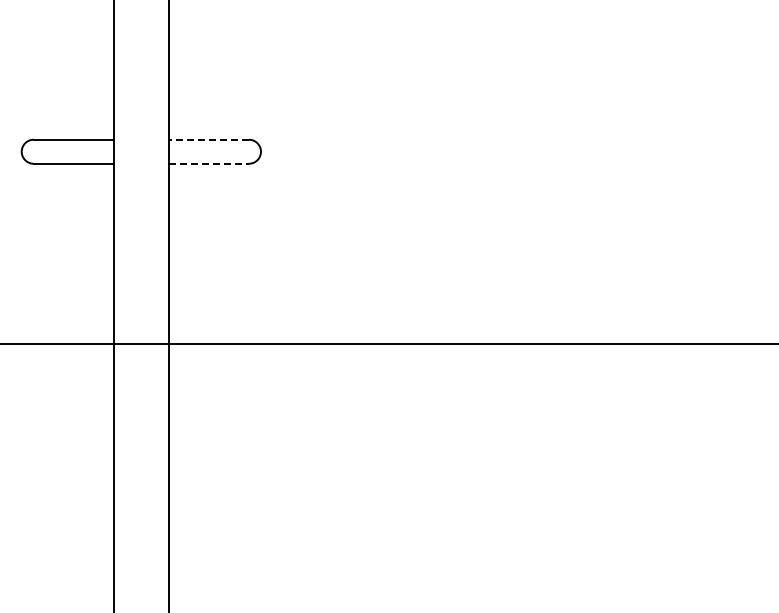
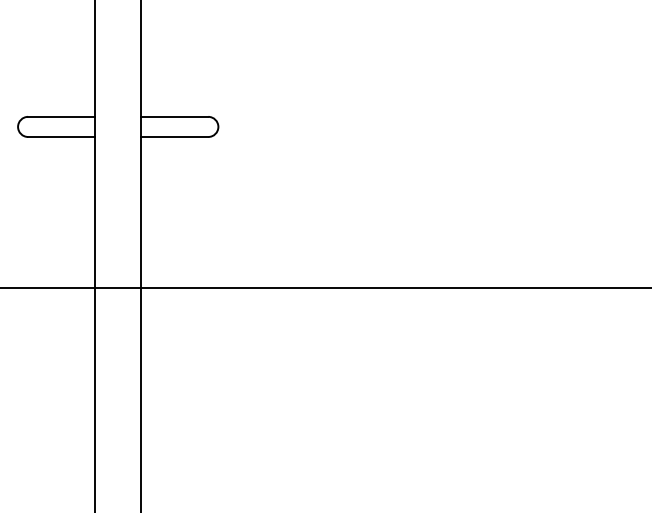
line: (208, 139) -> (174, 116), dashed -> solid
line: (209, 163) -> (175, 136), dashed -> solid

